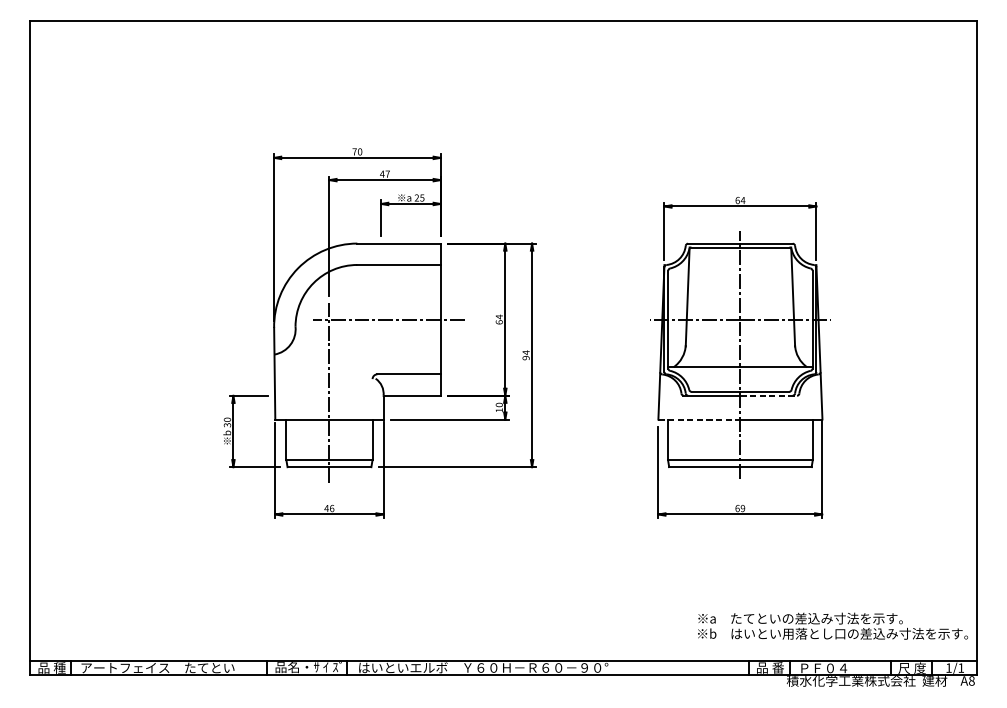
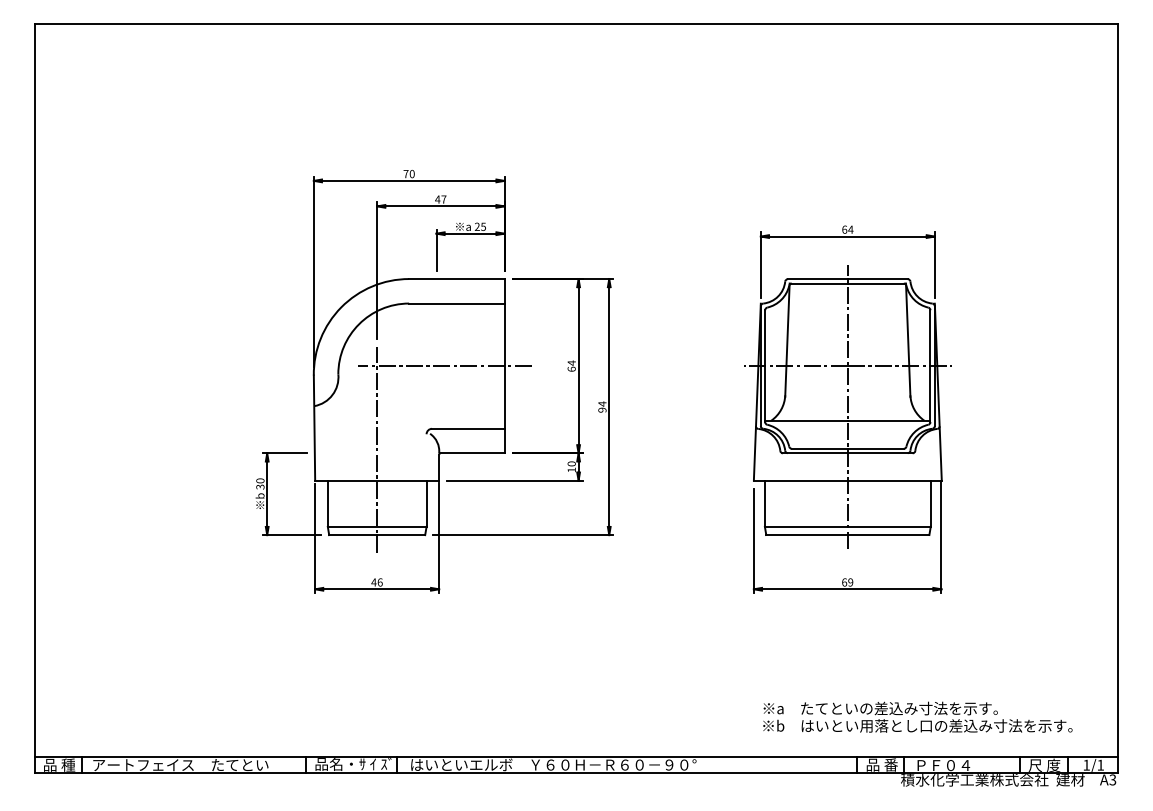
line: (768, 395) -> (880, 453), dashed -> solid
line: (699, 419) -> (800, 480), dashed -> solid
text: (832, 625) -> (917, 716), moved
text: (971, 680) -> (1112, 779), A8 -> A3

